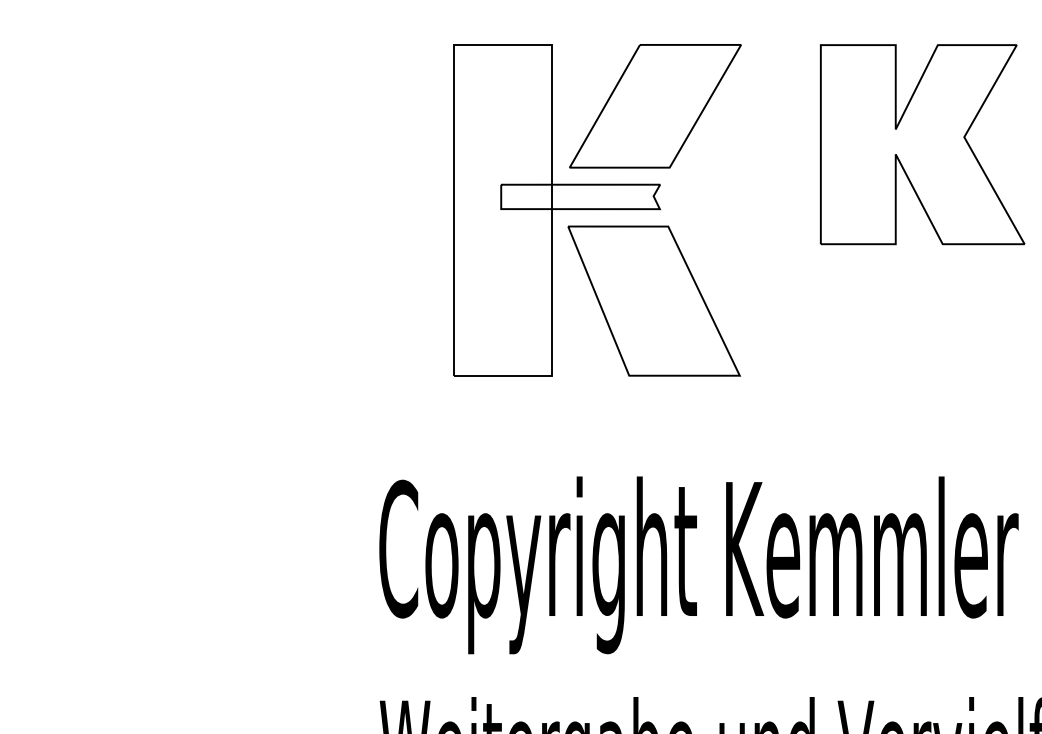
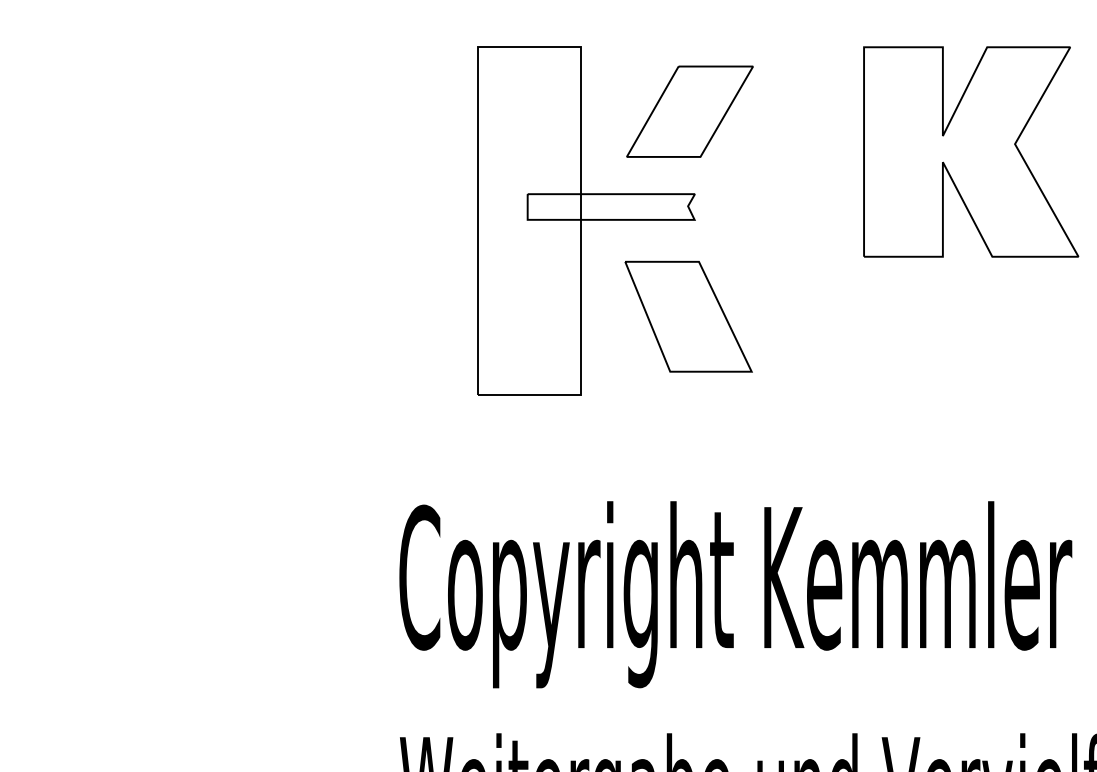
part: (654, 106) -> (689, 111), size x0.7
part: (654, 300) -> (688, 316), size x0.7

